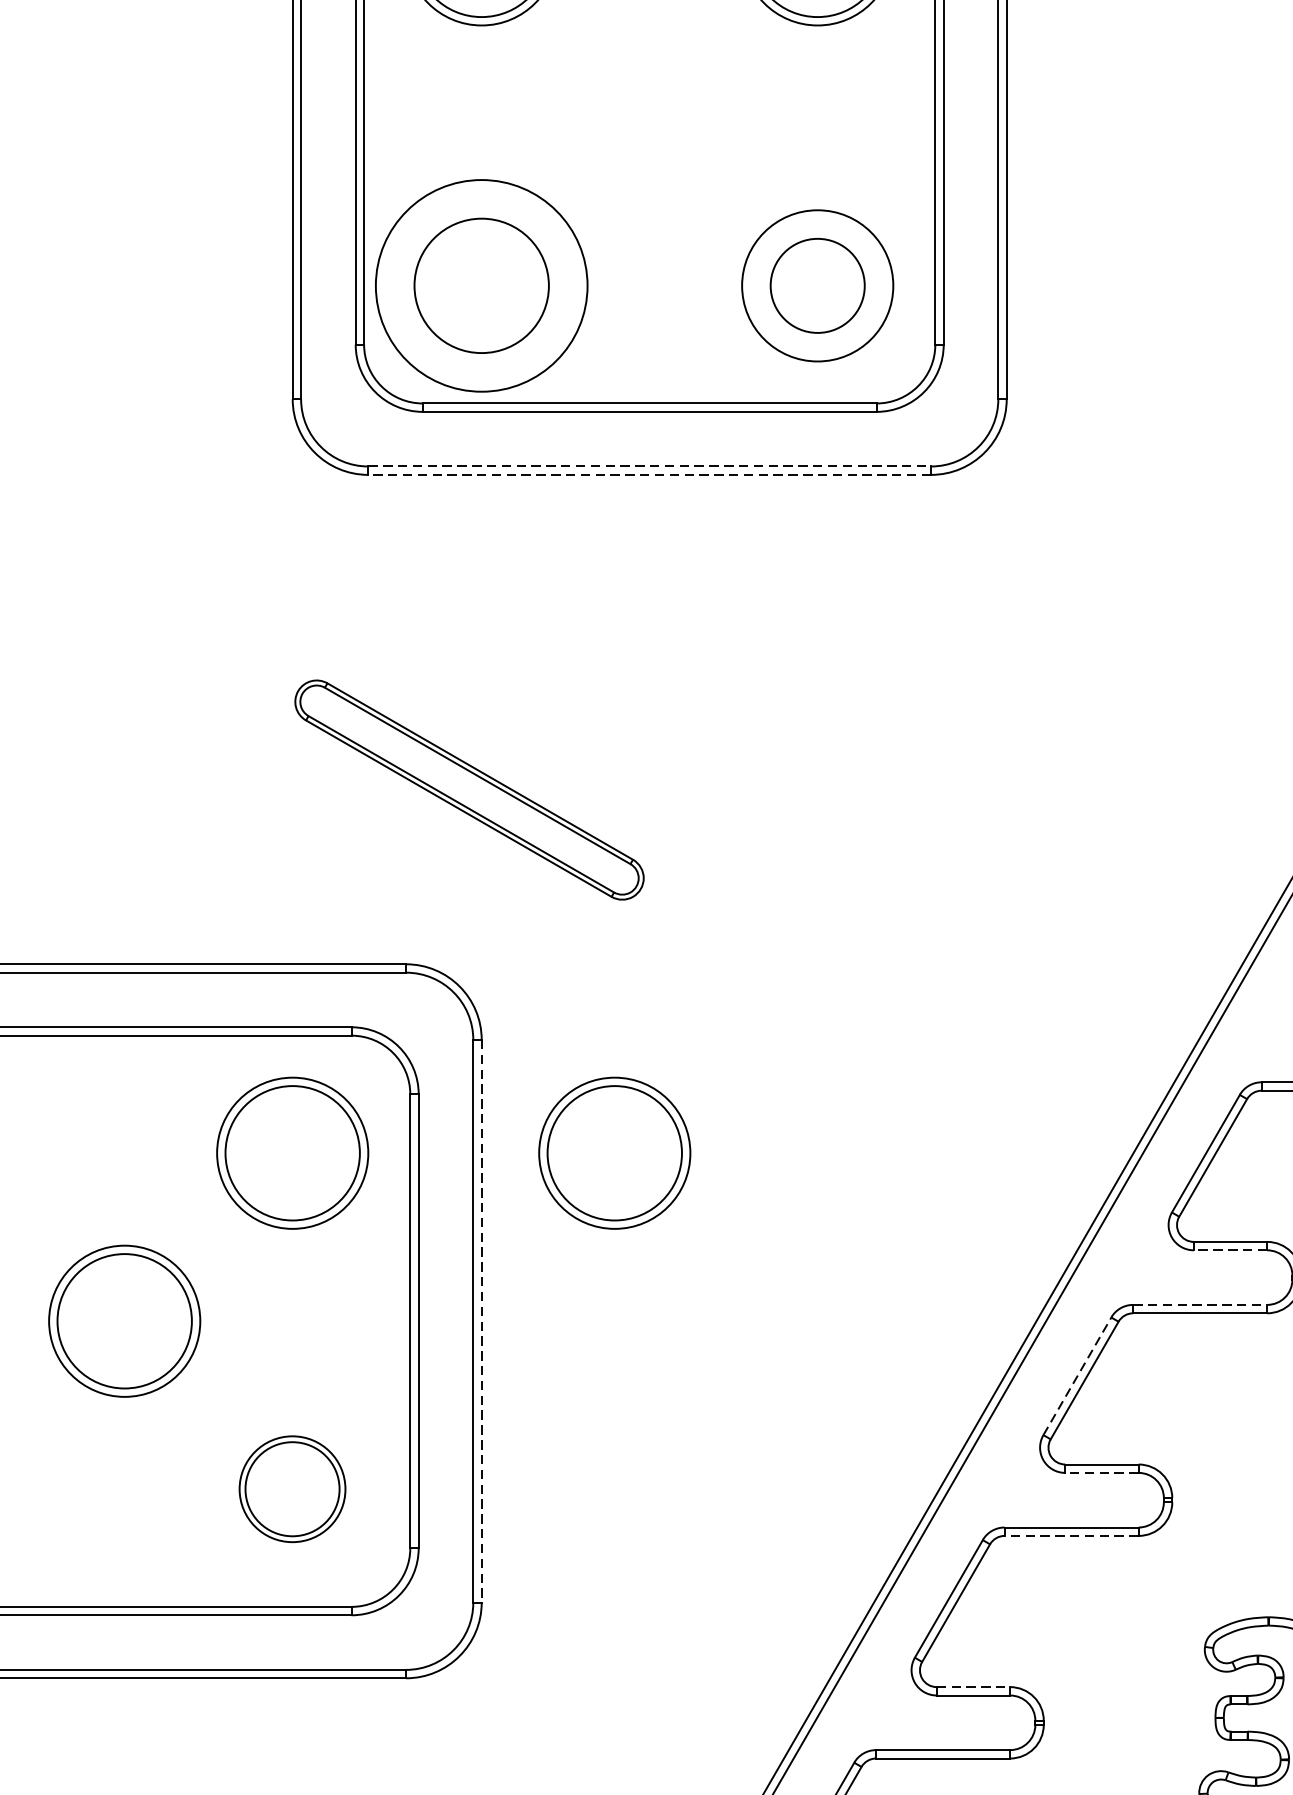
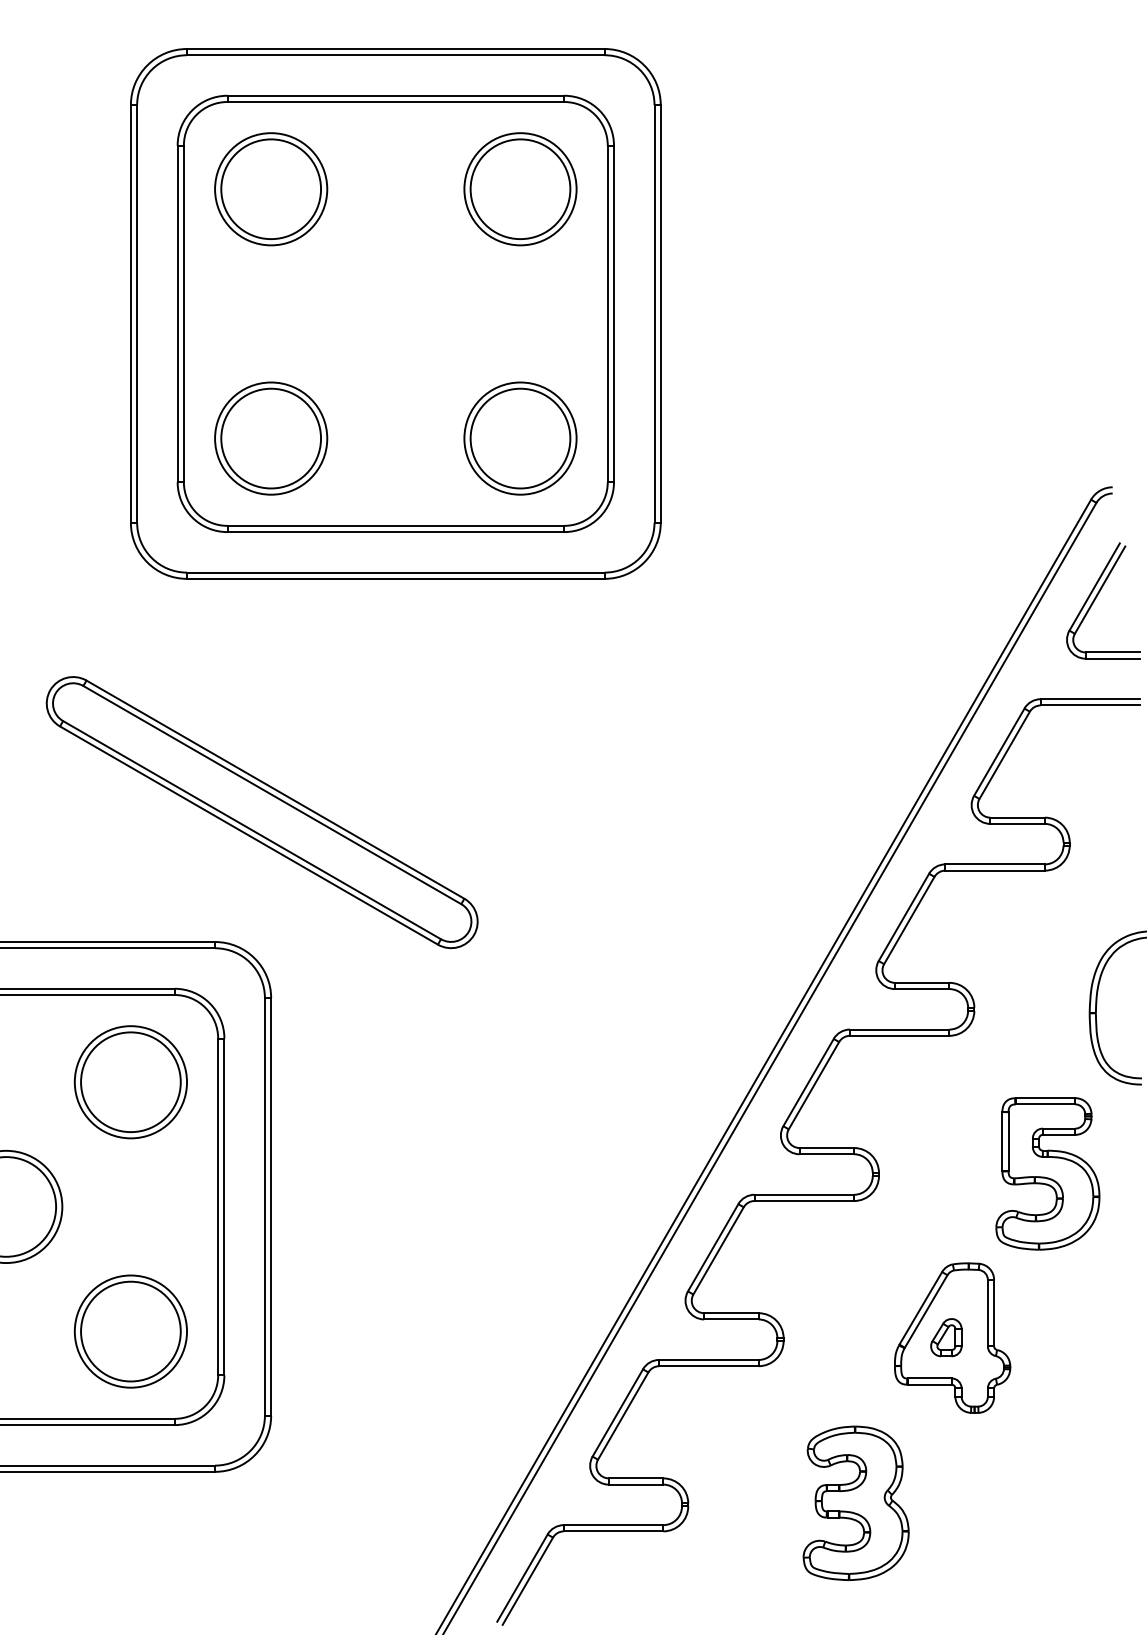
circle: (482, 285) -> (271, 438), size x0.71
circle: (817, 285) -> (520, 438), size x1.43
line: (649, 466) -> (395, 572), dashed -> solid
line: (649, 474) -> (395, 578), dashed -> solid
part: (468, 789) -> (261, 812), size x1.67
part: (614, 1153) -> (369, 1082), removed
line: (1230, 1250) -> (826, 1154), dashed -> solid
line: (1200, 1304) -> (804, 1194), dashed -> solid
line: (482, 1320) -> (271, 1206), dashed -> solid
line: (1077, 1375) -> (713, 1247), dashed -> solid
line: (1100, 1472) -> (730, 1319), dashed -> solid
part: (292, 1489) -> (130, 1331), size x1.43
line: (1071, 1536) -> (708, 1366), dashed -> solid
line: (974, 1687) -> (636, 1478), dashed -> solid

